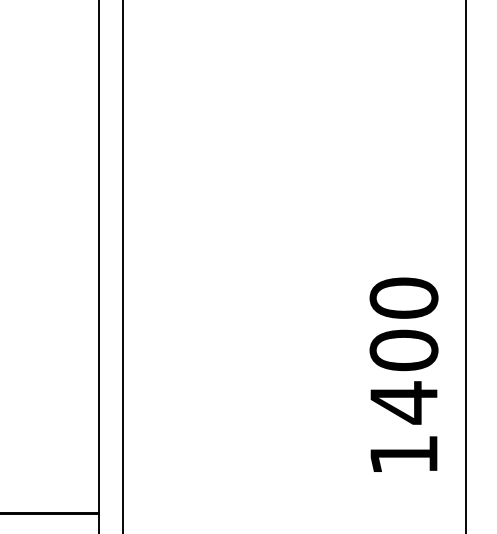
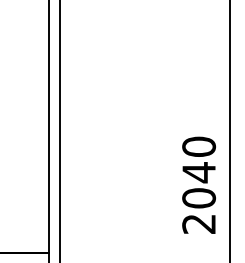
text: (404, 401) -> (199, 197), 1400 -> 2040

